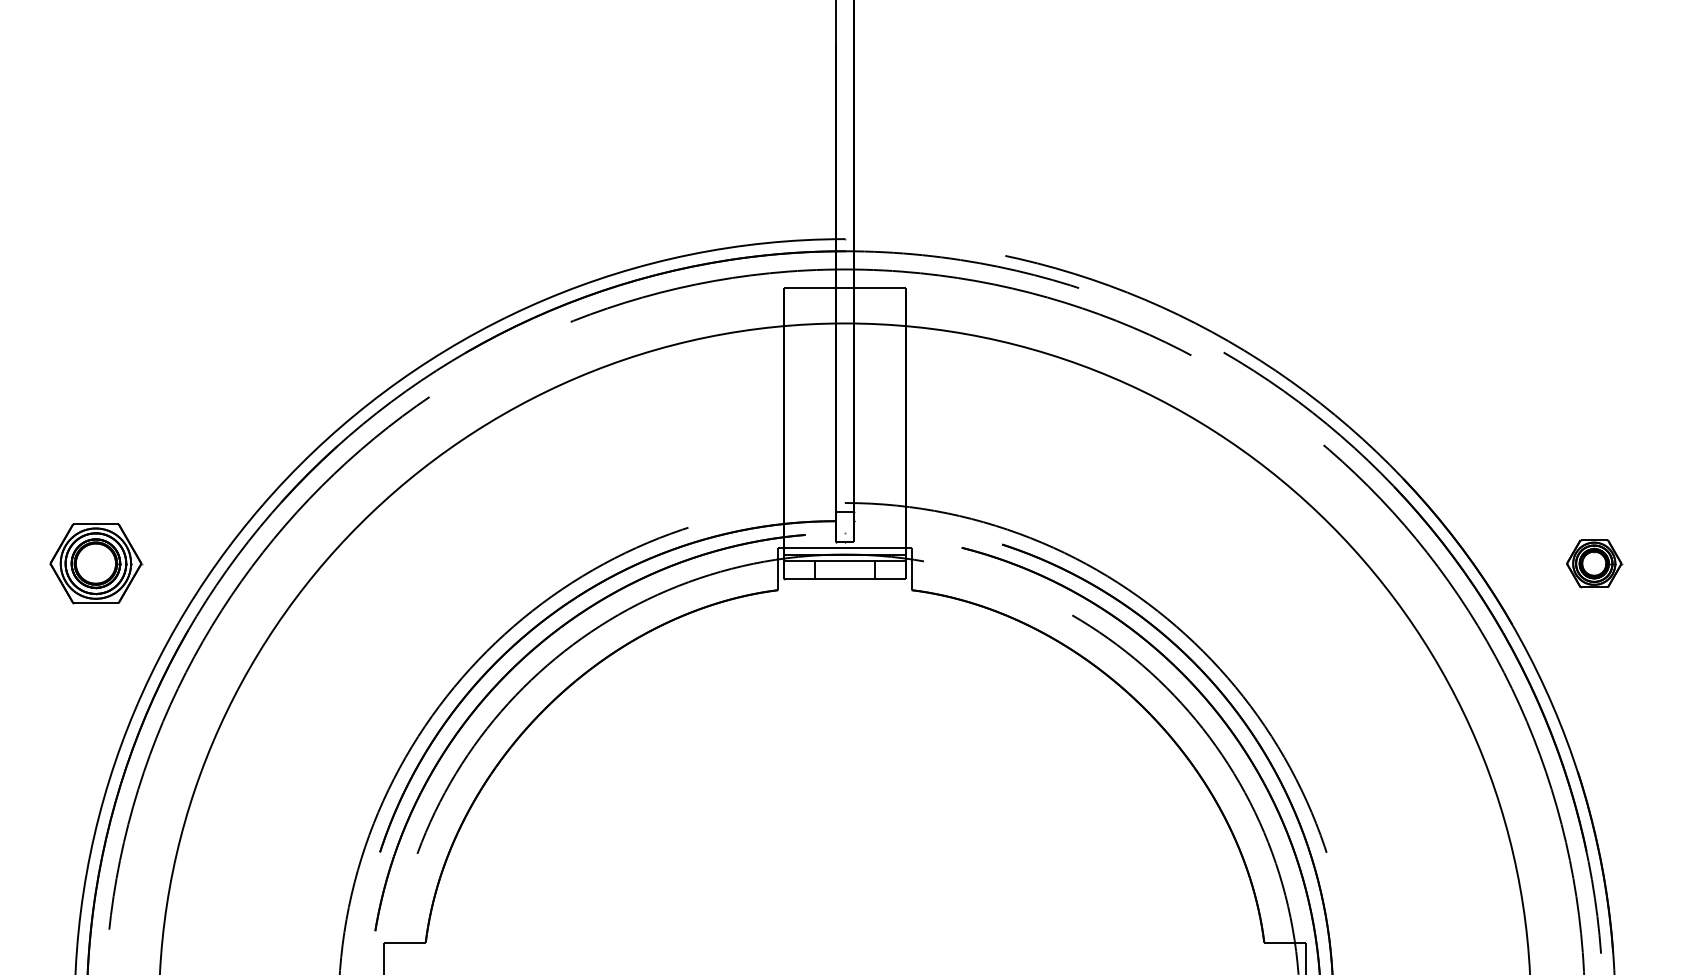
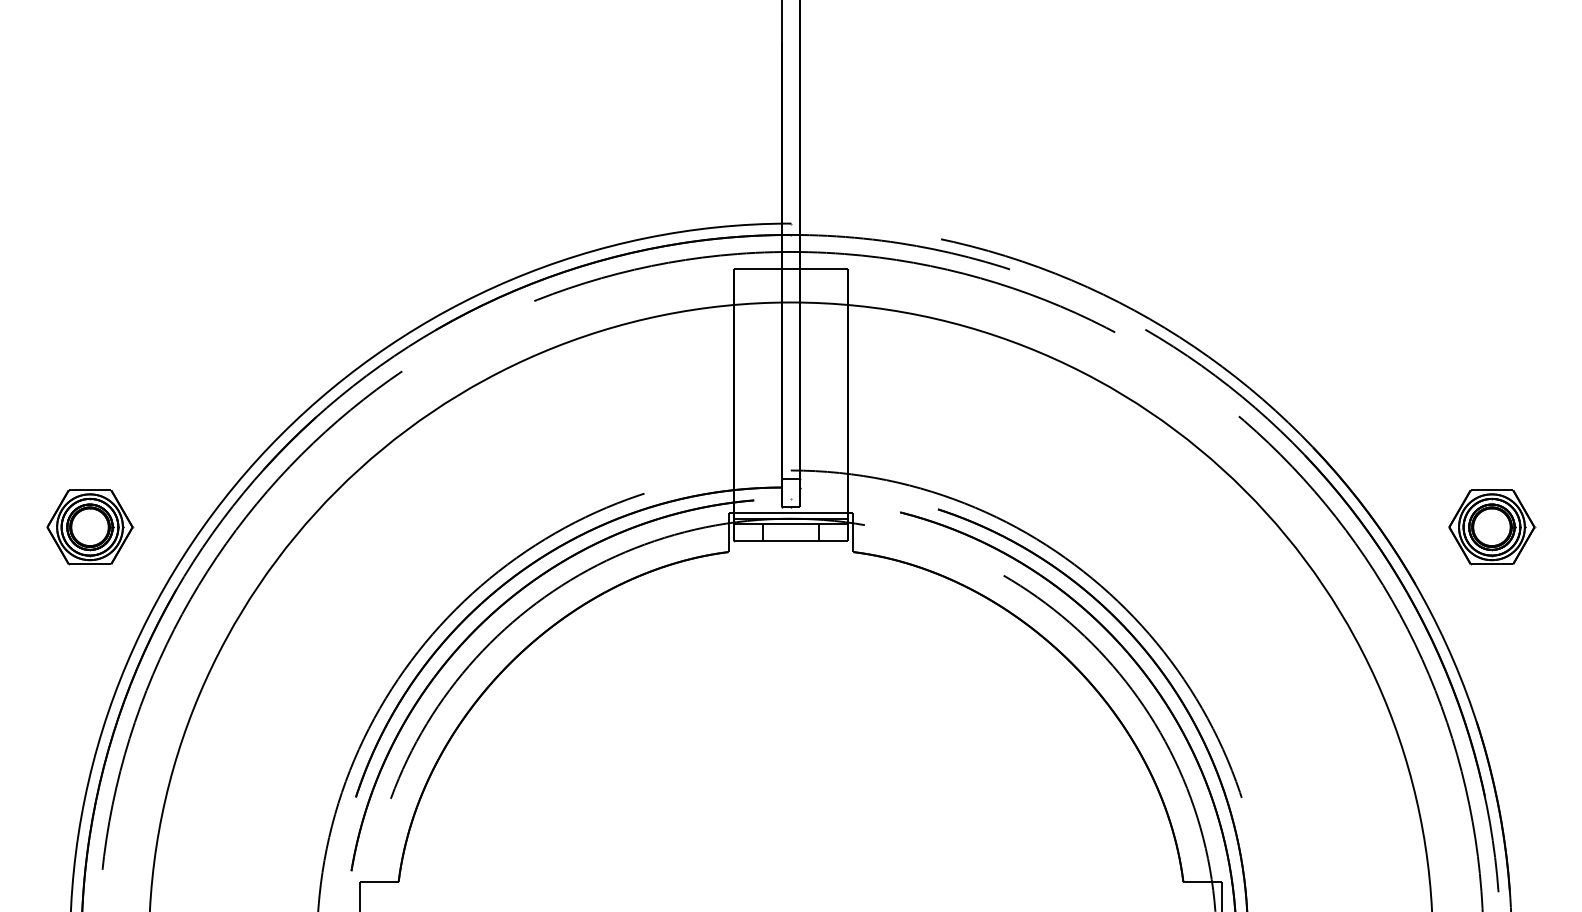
part: (1594, 563) -> (1492, 527), size x1.67

